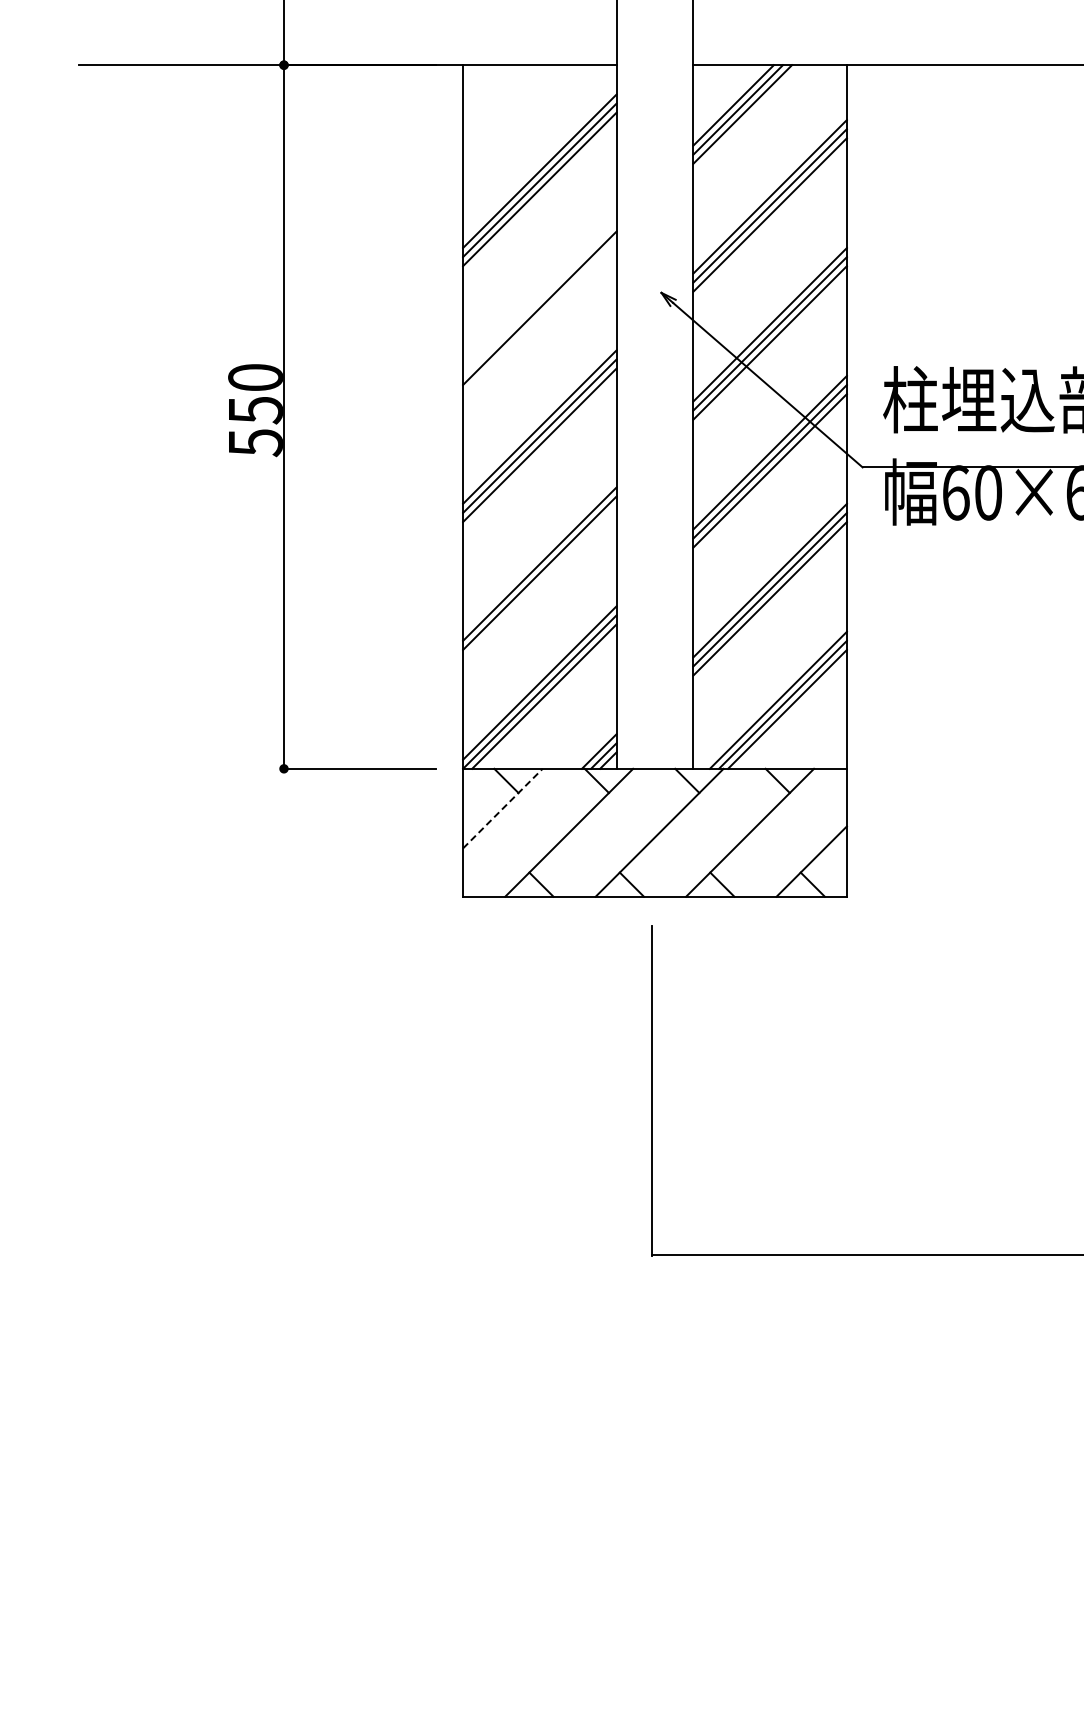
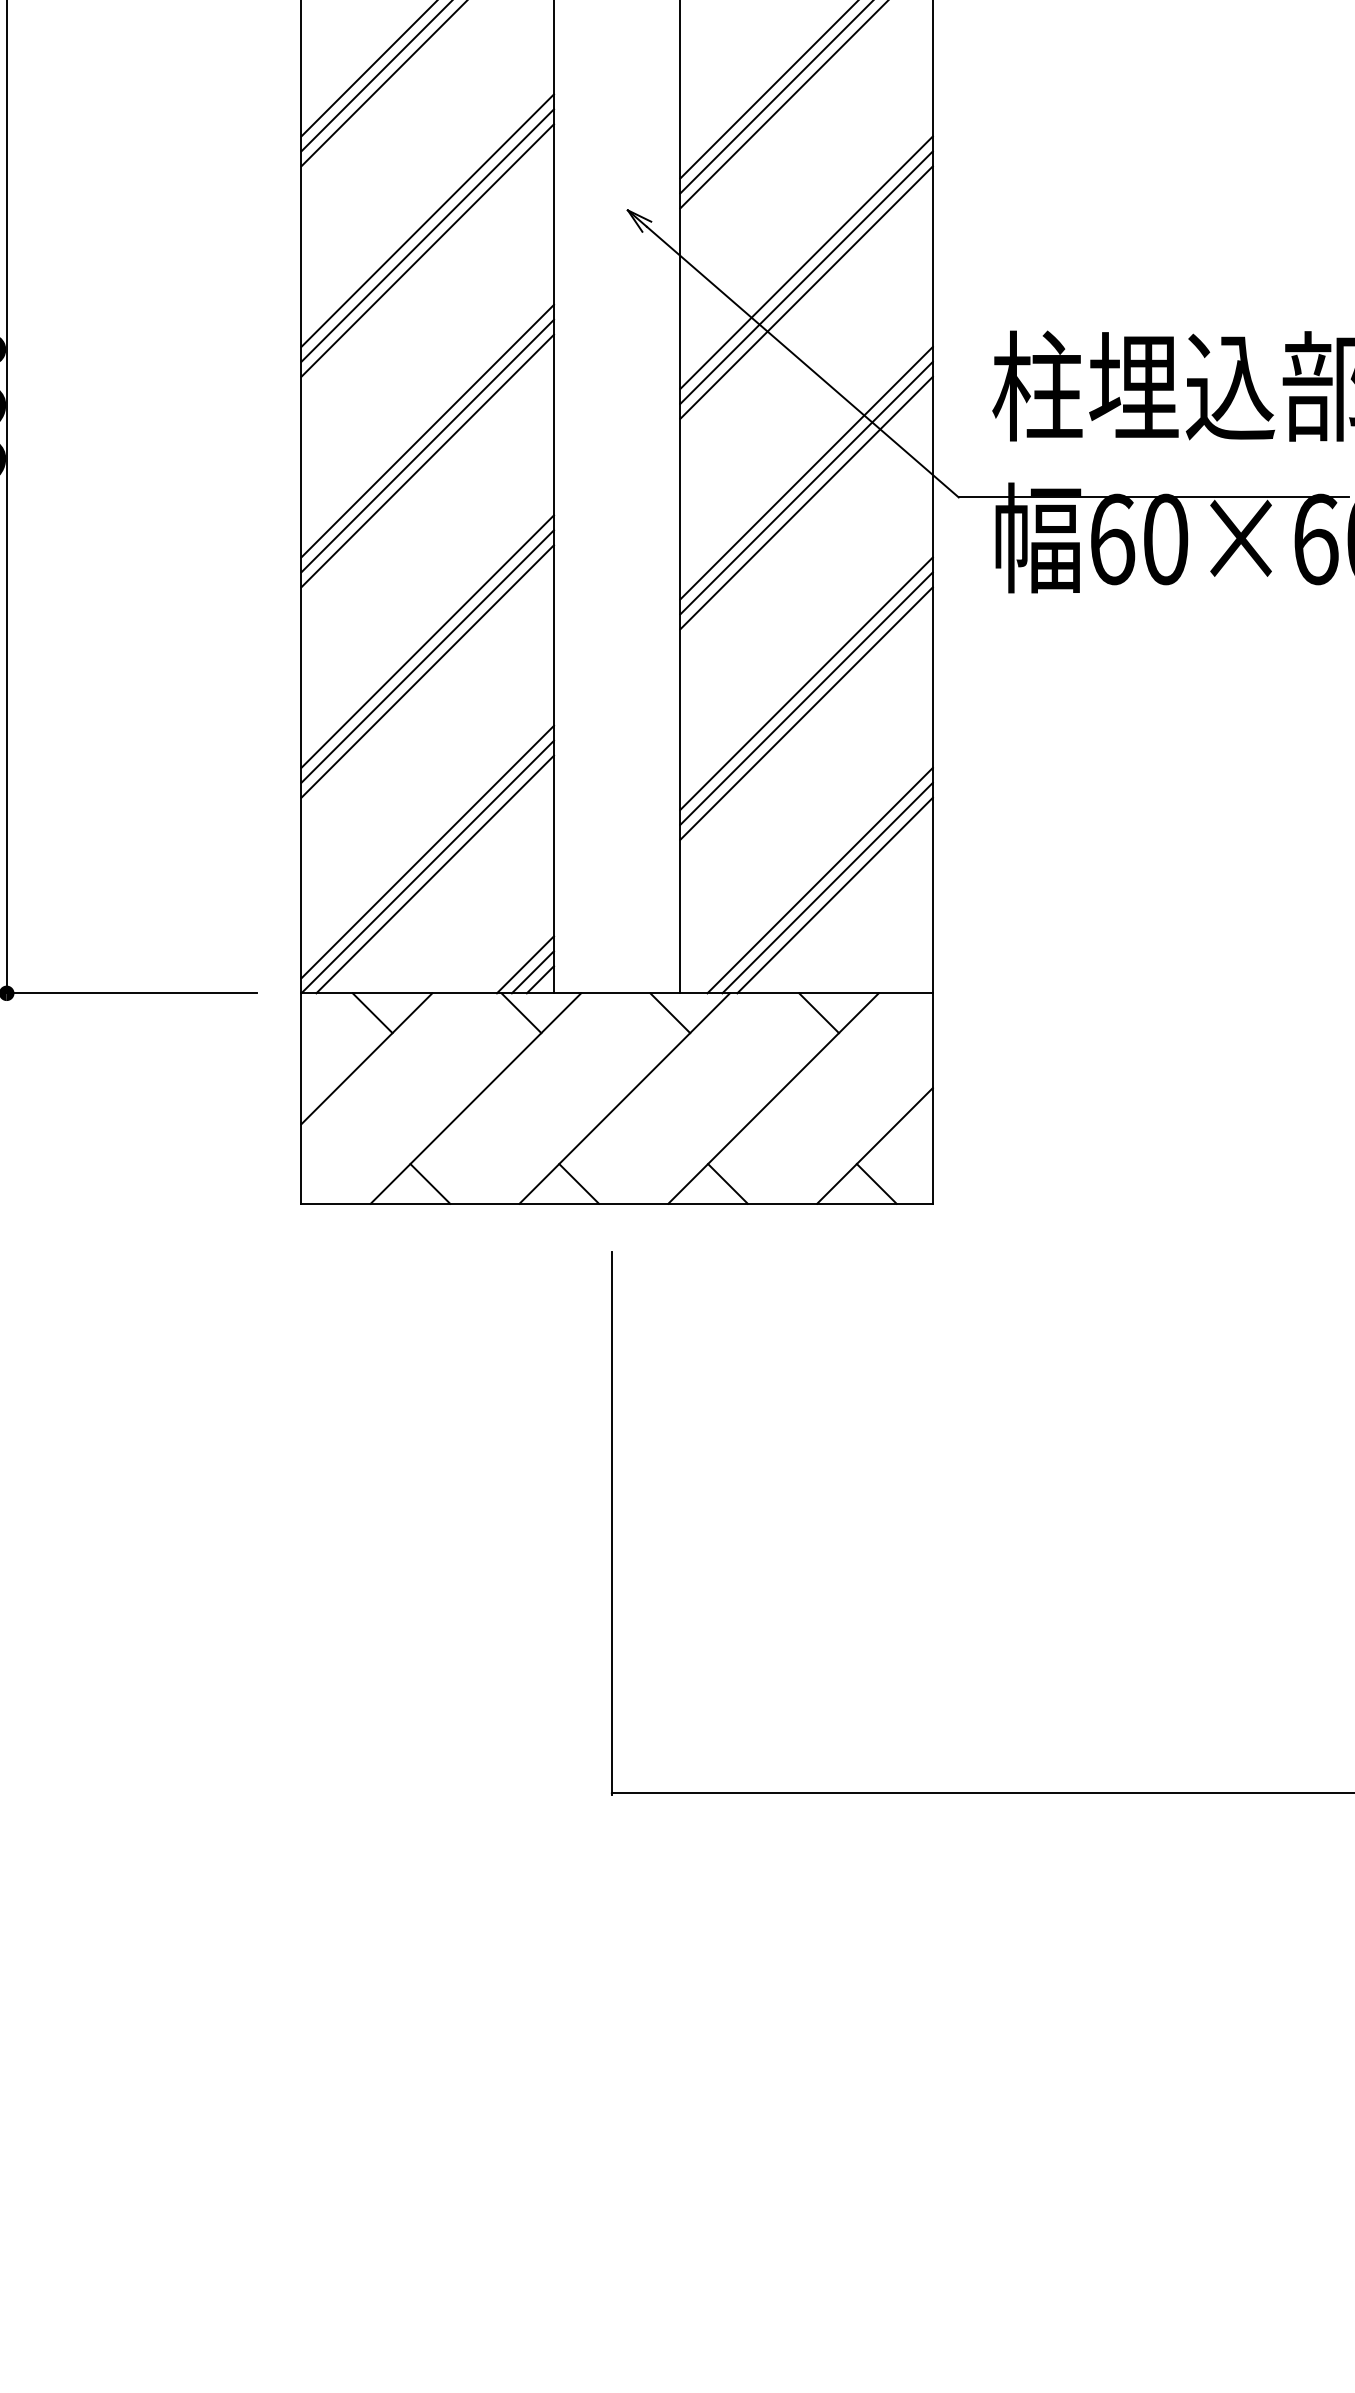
line: (539, 298) -> (427, 219), added
line: (539, 317) -> (427, 250), added
line: (539, 554) -> (427, 640), added
line: (503, 808) -> (367, 1058), dashed -> solid

